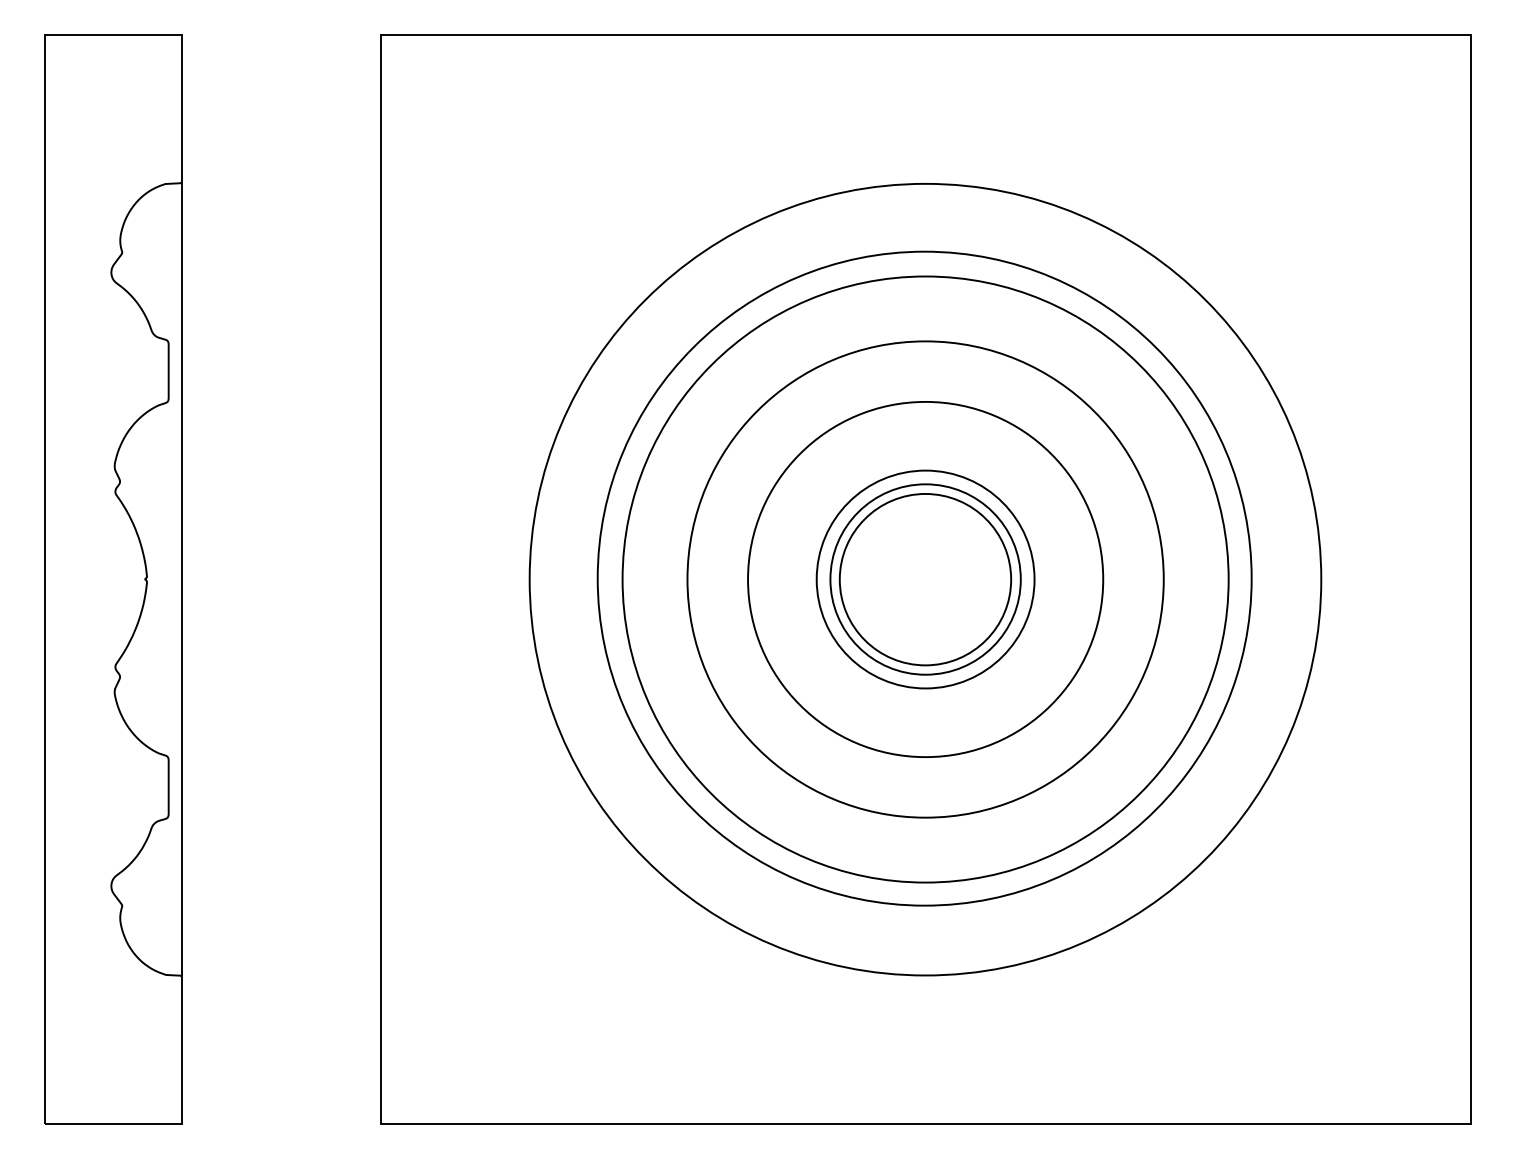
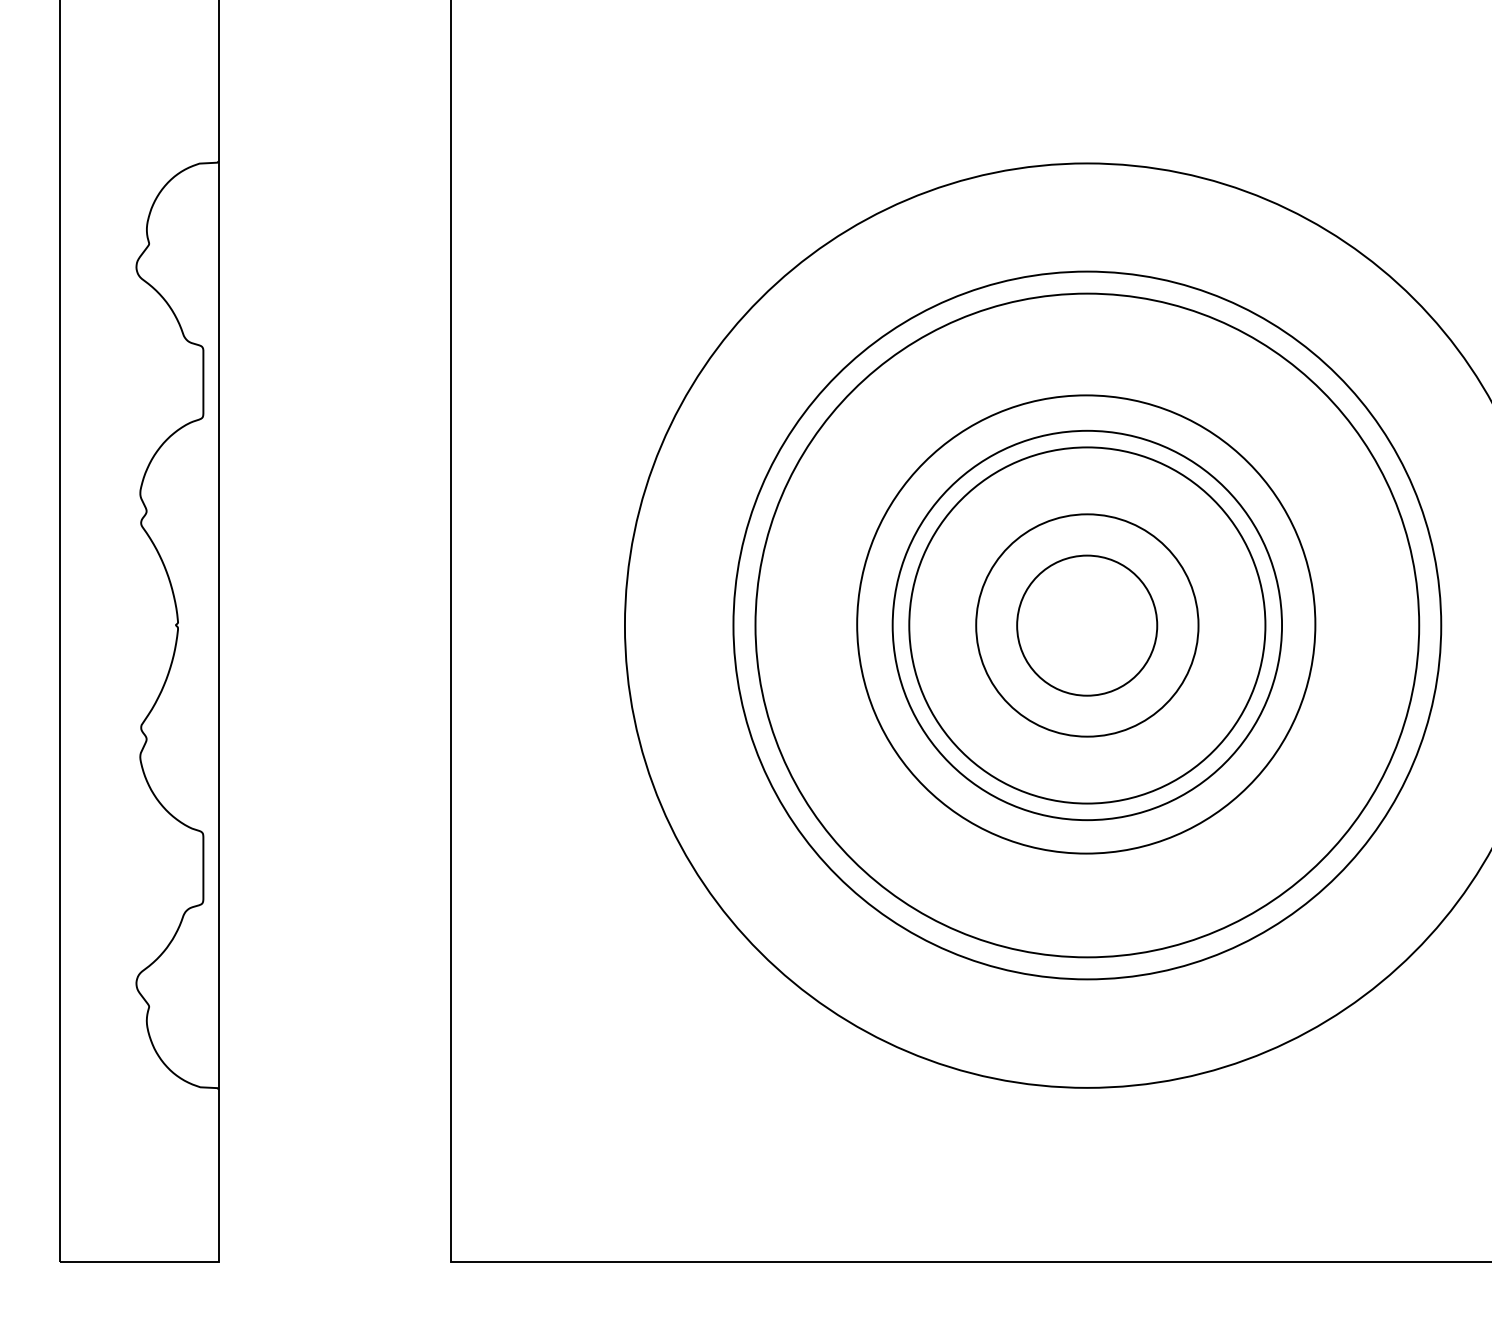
circle: (924, 578) -> (1086, 624), size x0.6
circle: (925, 579) -> (1087, 625), size x0.7
circle: (925, 579) -> (1087, 625), size x0.7
circle: (925, 579) -> (1087, 625), size x1.4
circle: (925, 579) -> (1087, 625), size x1.6

